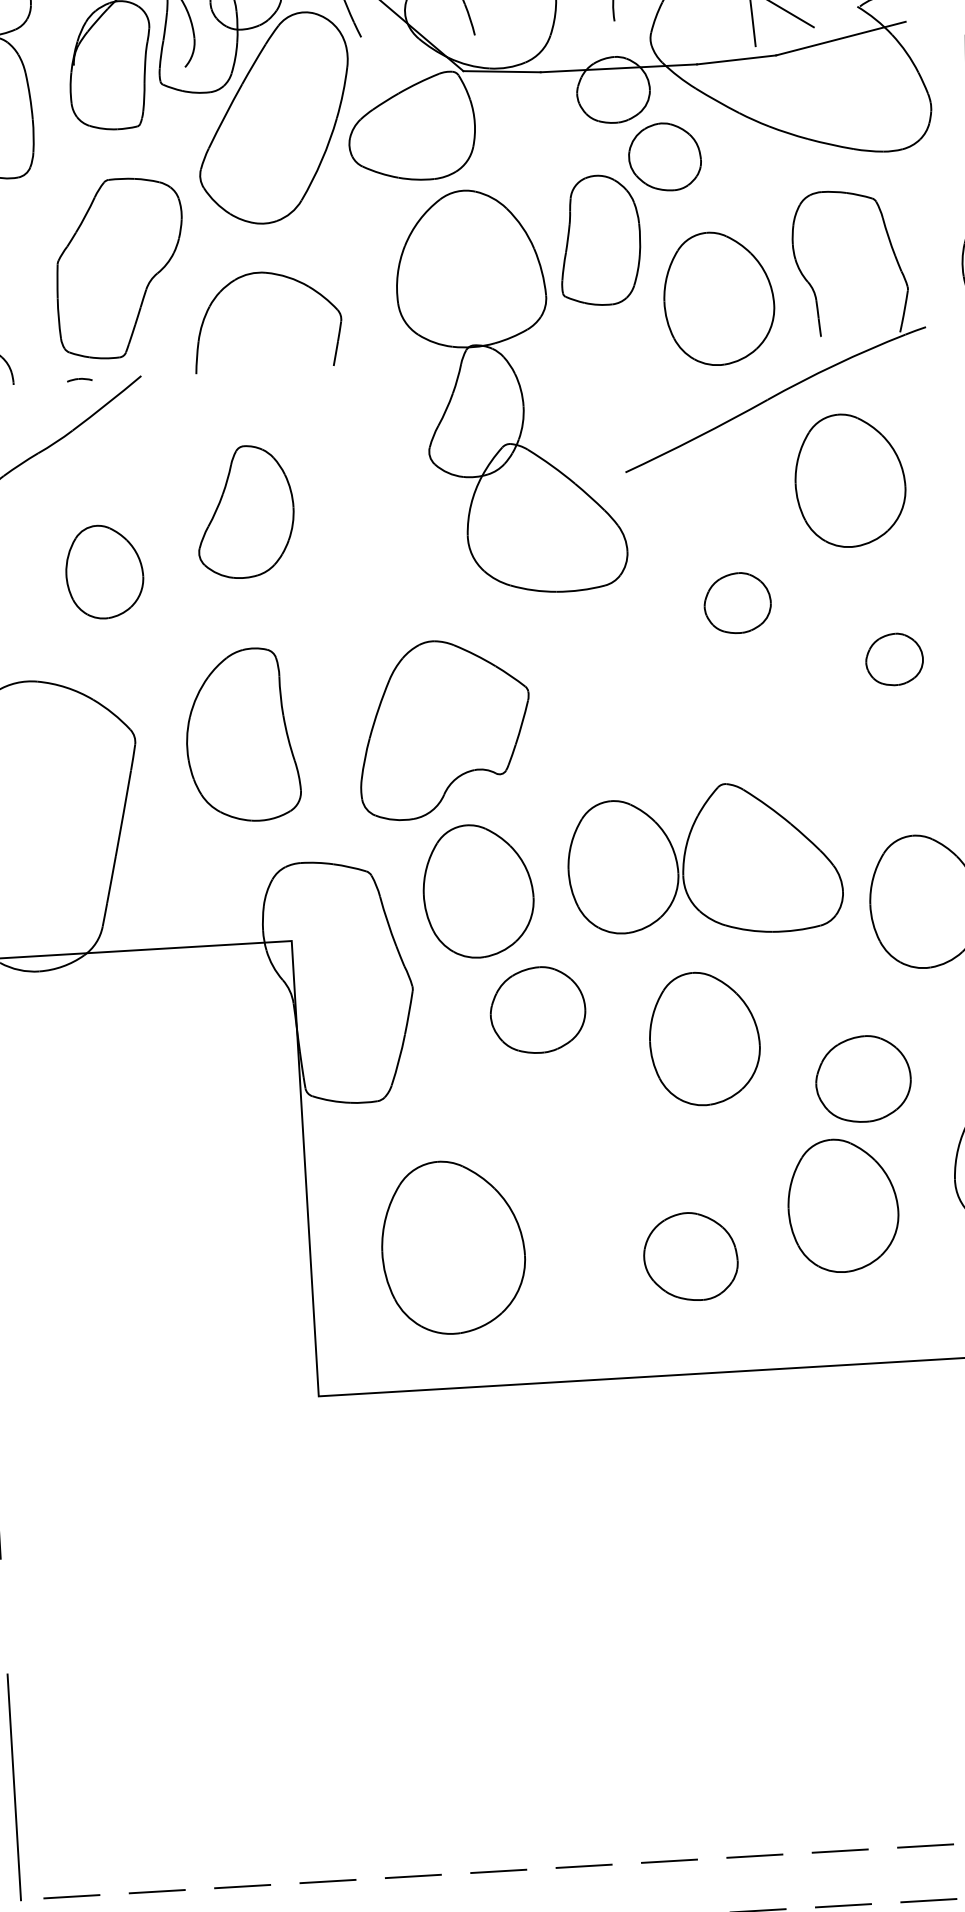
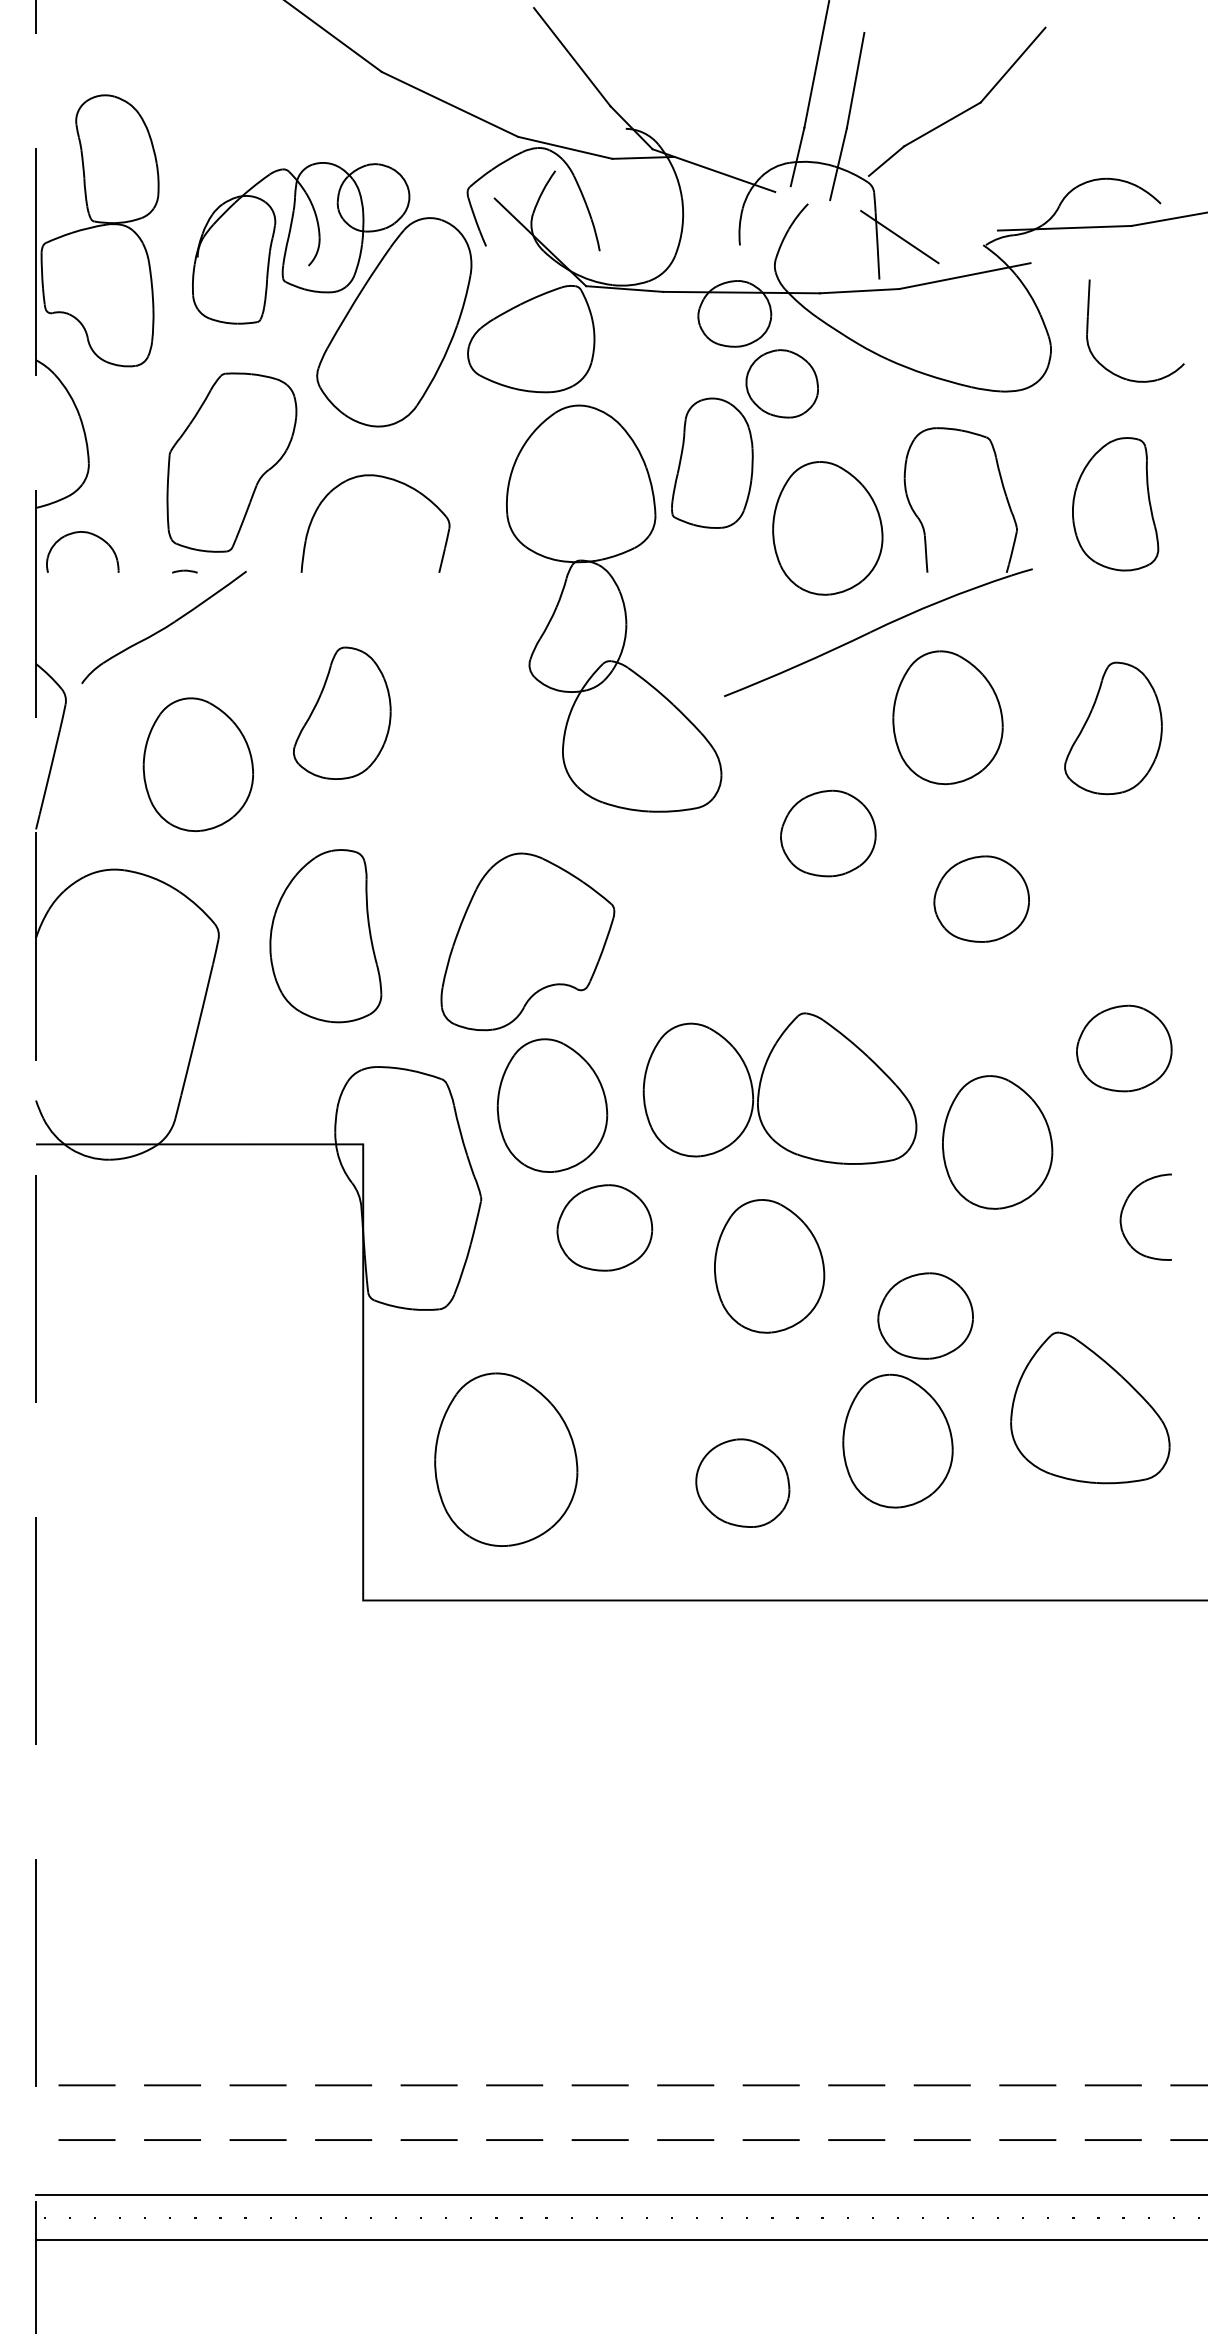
part: (103, 571) -> (197, 764), size x1.43
part: (737, 603) -> (828, 833), size x1.43
part: (894, 658) -> (981, 898), size x1.67

